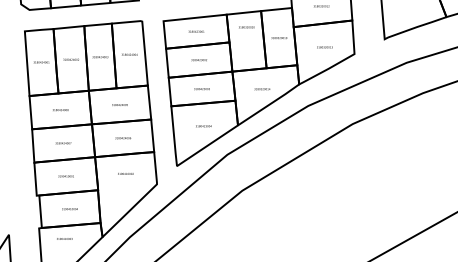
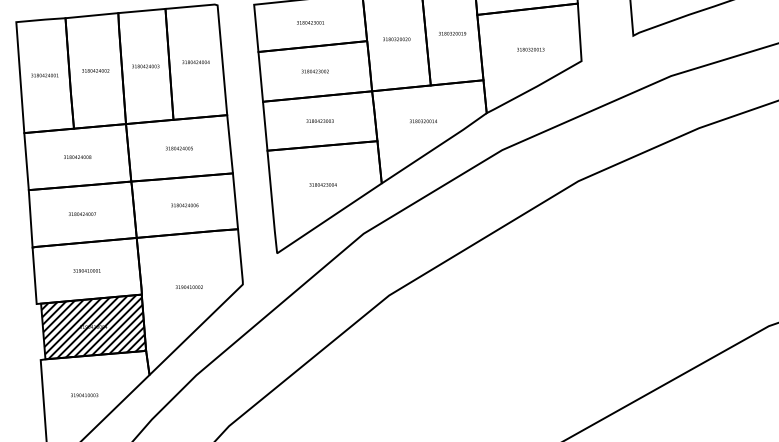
text: (246, 27) -> (396, 39), moved
text: (125, 173) -> (188, 286), moved
hatch: (69, 208) -> (92, 325), added
text: (64, 238) -> (84, 394), moved

